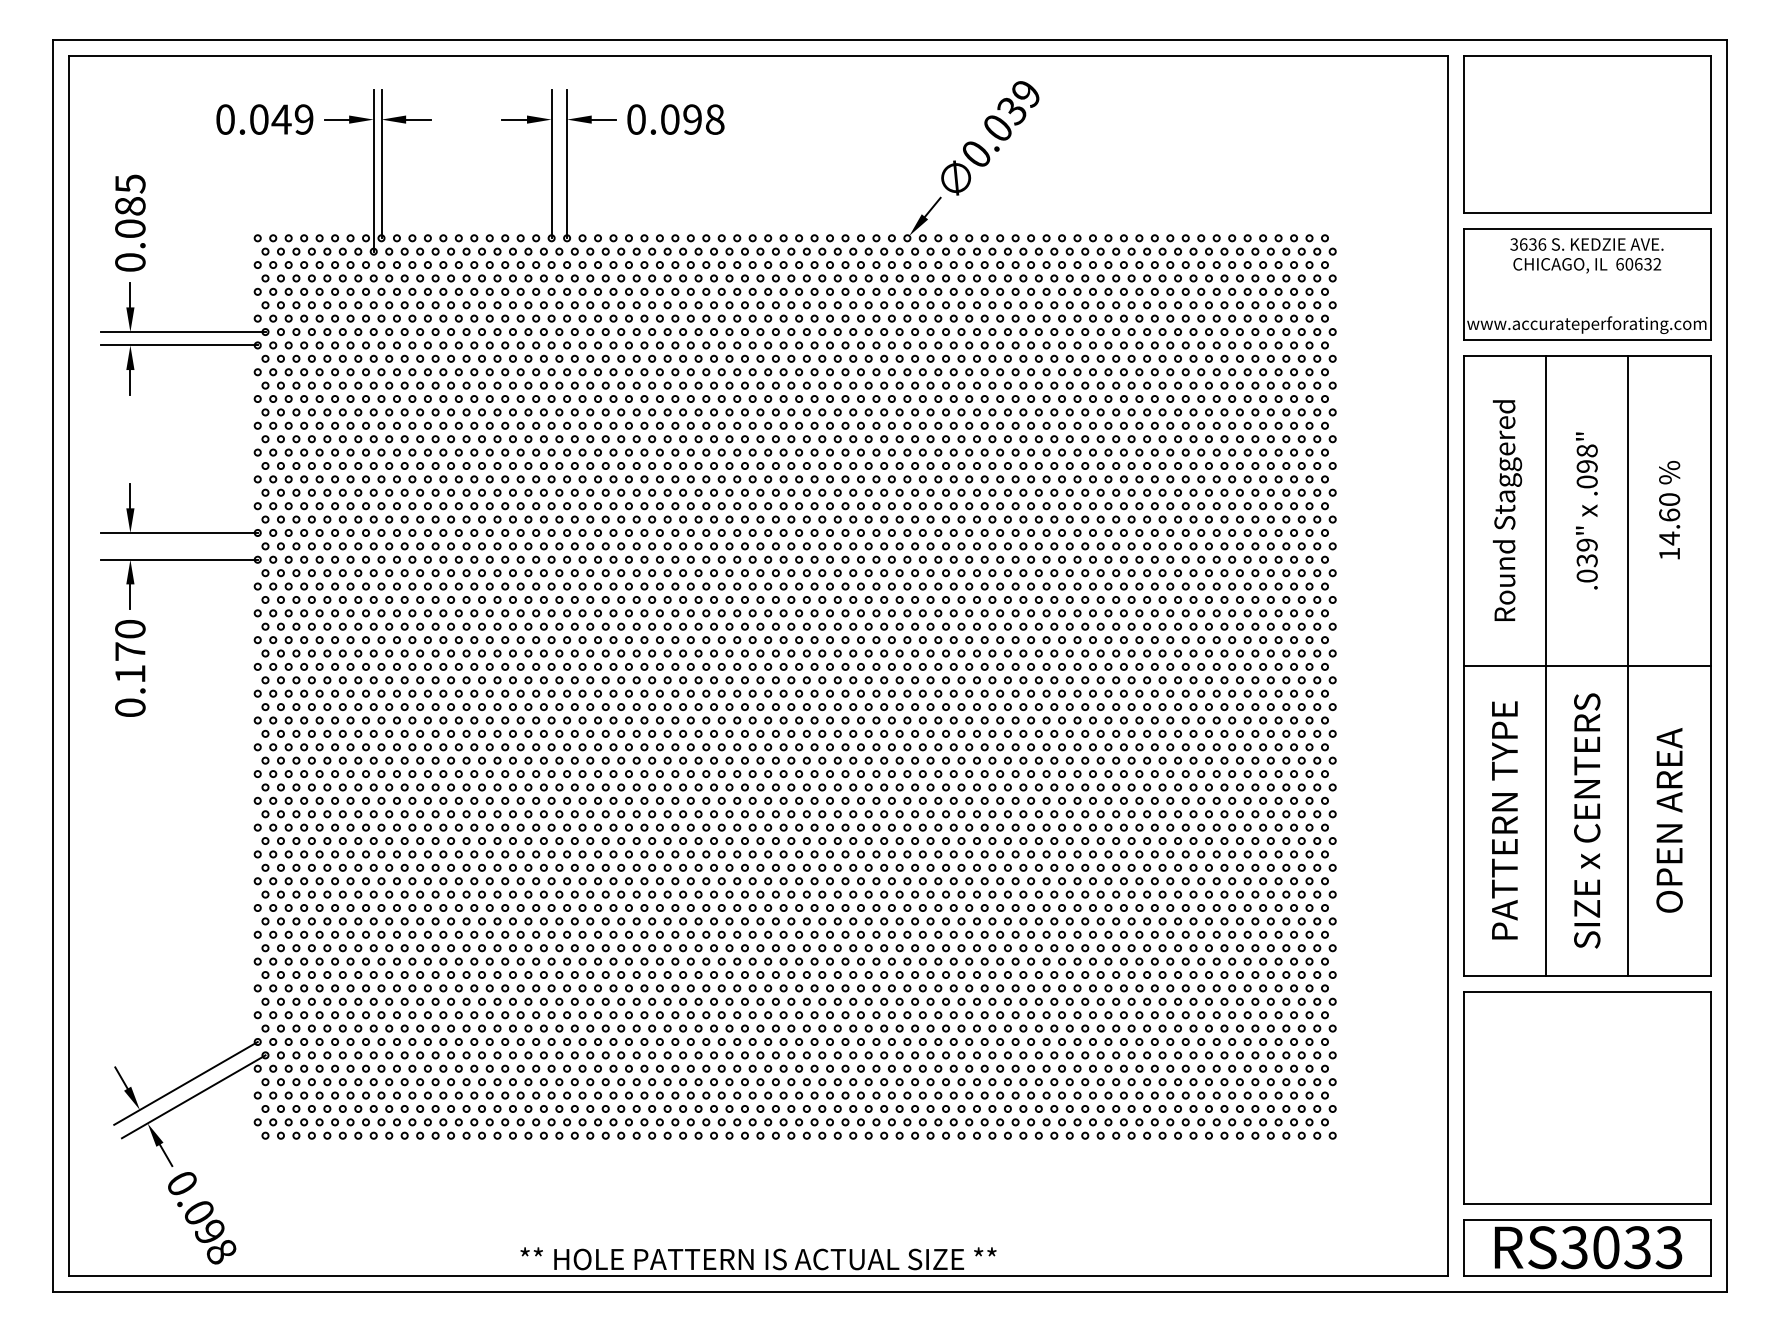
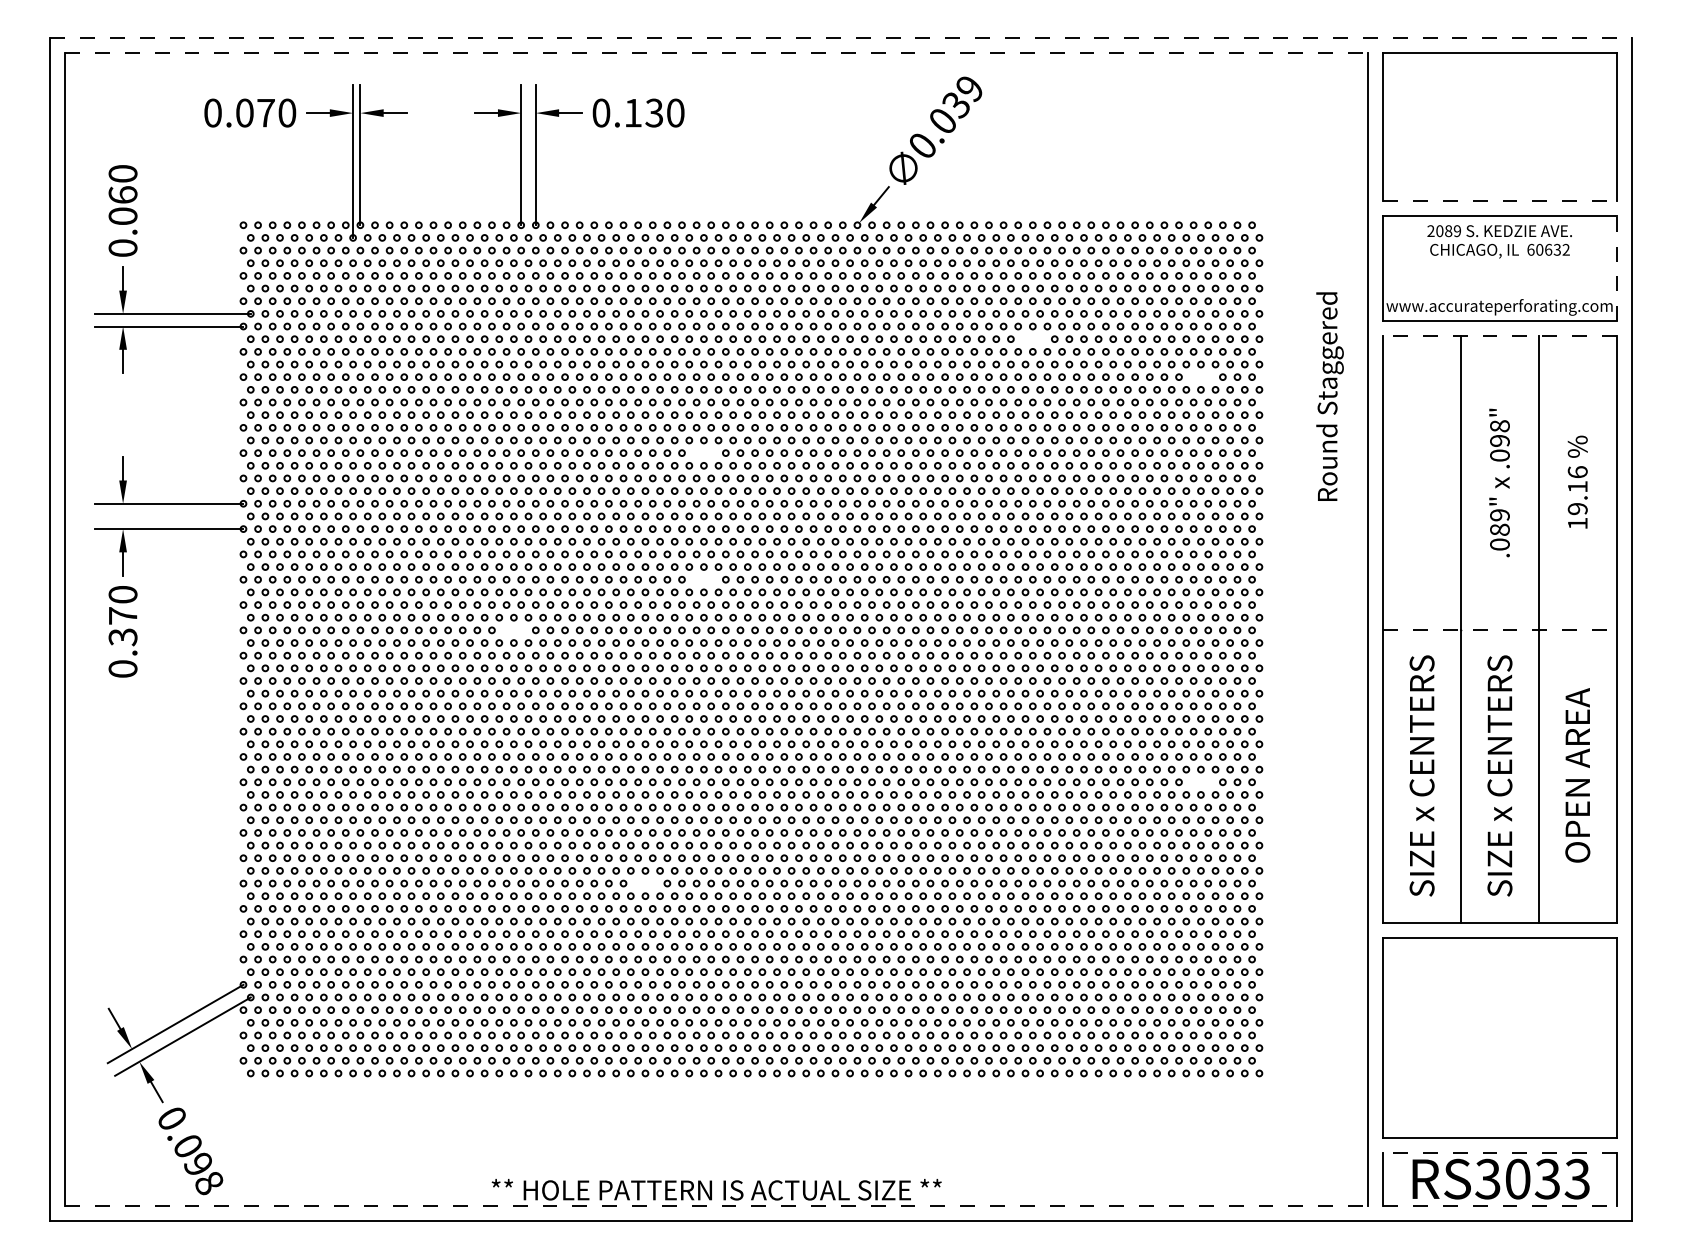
line: (890, 39) -> (841, 37), solid -> dashed
line: (759, 55) -> (717, 52), solid -> dashed
text: (292, 119) -> (276, 113), 0.049 -> 0.070
text: (692, 119) -> (654, 113), 0.098 -> 0.130
text: (130, 194) -> (123, 183), 0.085 -> 0.060
line: (1587, 212) -> (1500, 200), solid -> dashed
text: (1528, 244) -> (1444, 231), 3636 -> 2089
line: (1710, 284) -> (1616, 268), solid -> dashed
line: (1587, 355) -> (1500, 336), solid -> dashed
part: (1092, 358) -> (1032, 338), removed
part: (1270, 398) -> (1200, 376), removed
part: (744, 479) -> (703, 453), removed
text: (1507, 510) -> (1330, 396), moved
text: (1669, 519) -> (1577, 491), 14.60 -> 19.16
text: (1586, 560) -> (1499, 529), .039" -> .089"
part: (744, 613) -> (703, 579), removed
part: (543, 666) -> (513, 629), removed
line: (1587, 666) -> (1500, 629), solid -> dashed
text: (130, 674) -> (123, 637), 0.170 -> 0.370
text: (1504, 820) -> (1421, 775), PATTERN TYPE -> SIZE x CENTERS
part: (1270, 827) -> (1200, 782), removed
part: (682, 934) -> (644, 883), removed
line: (1587, 1220) -> (1500, 1153), solid -> dashed
line: (759, 1276) -> (717, 1206), solid -> dashed
line: (1587, 1276) -> (1500, 1206), solid -> dashed

